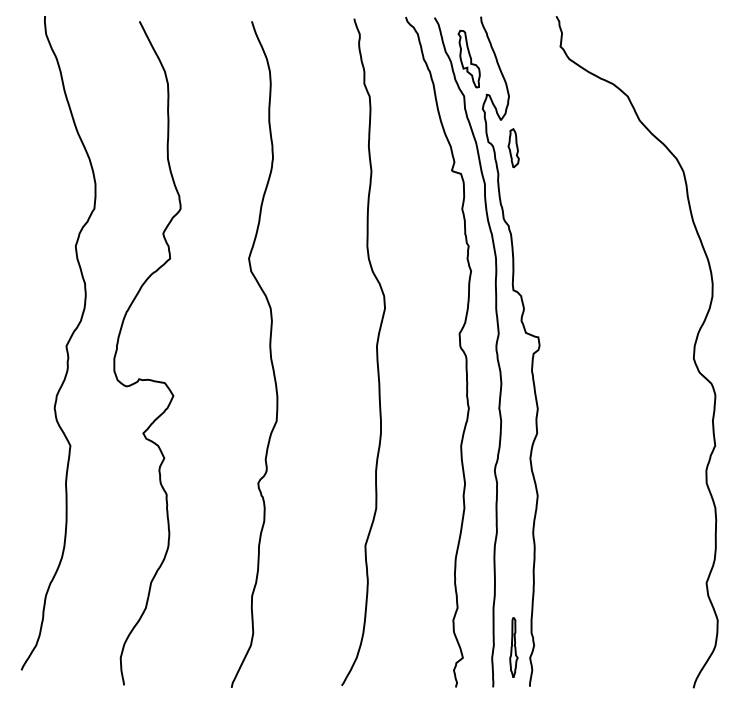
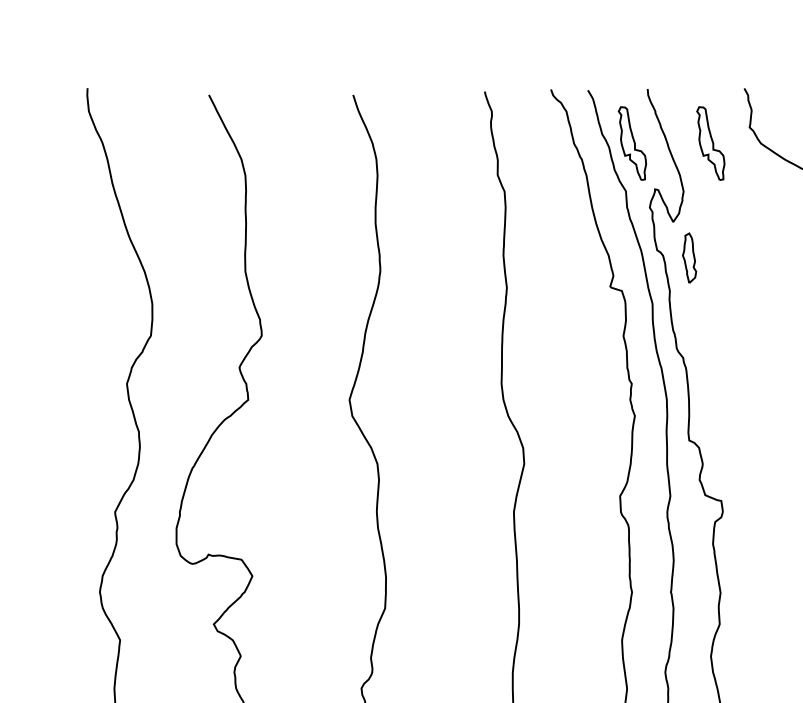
part: (529, 58) -> (709, 142), added

